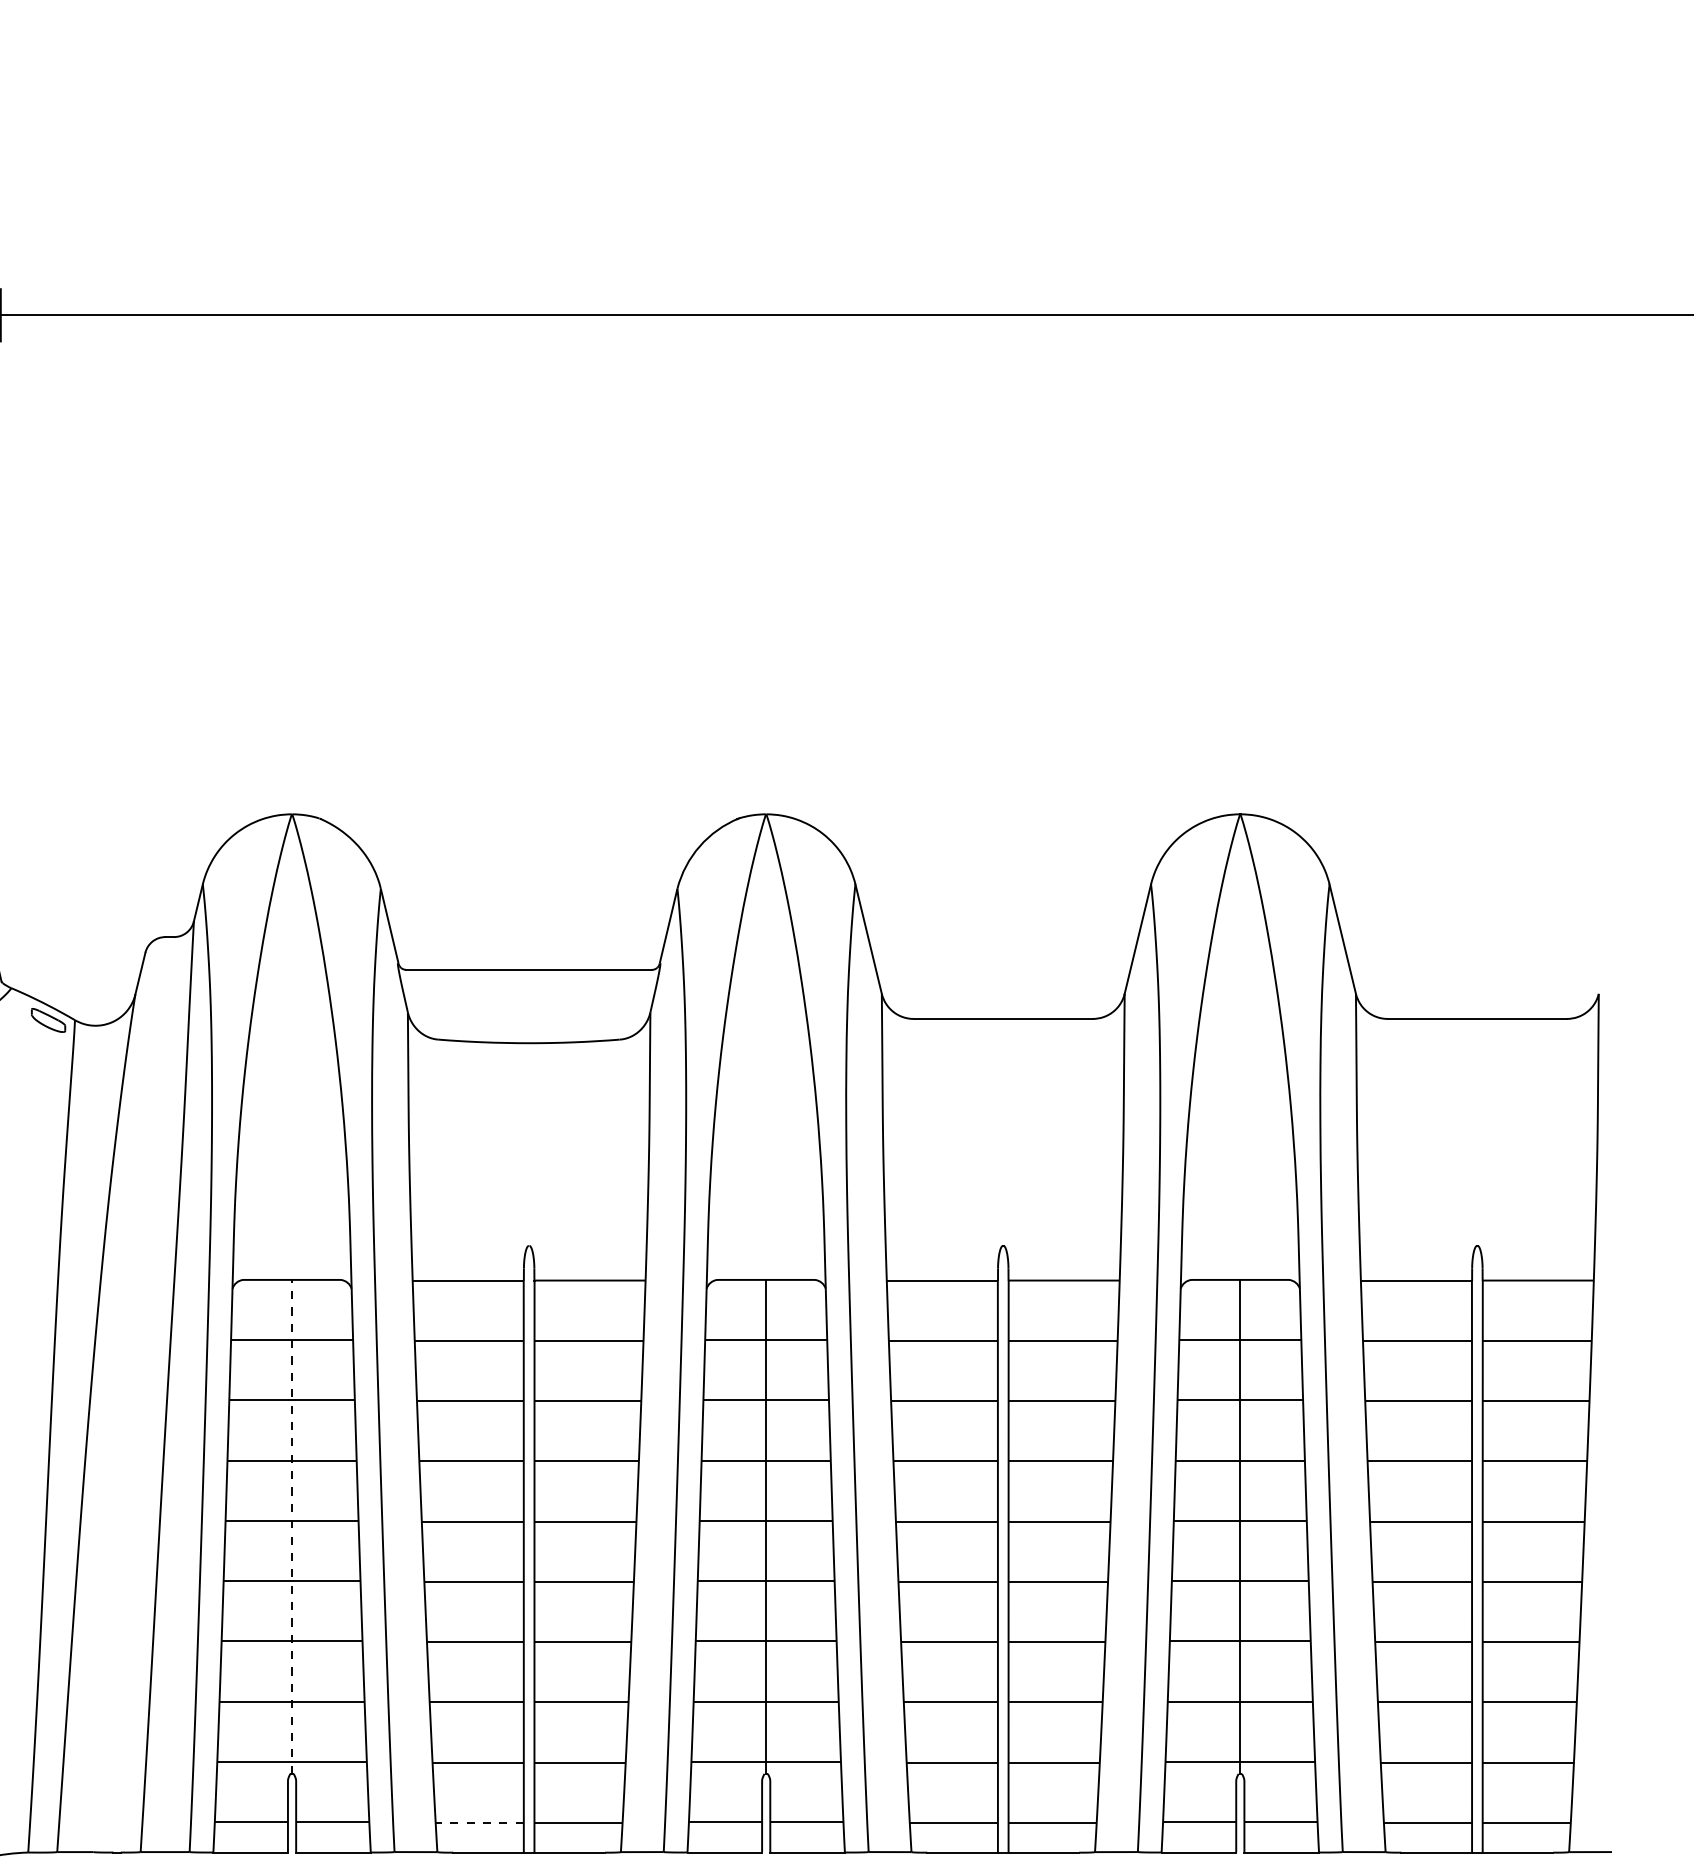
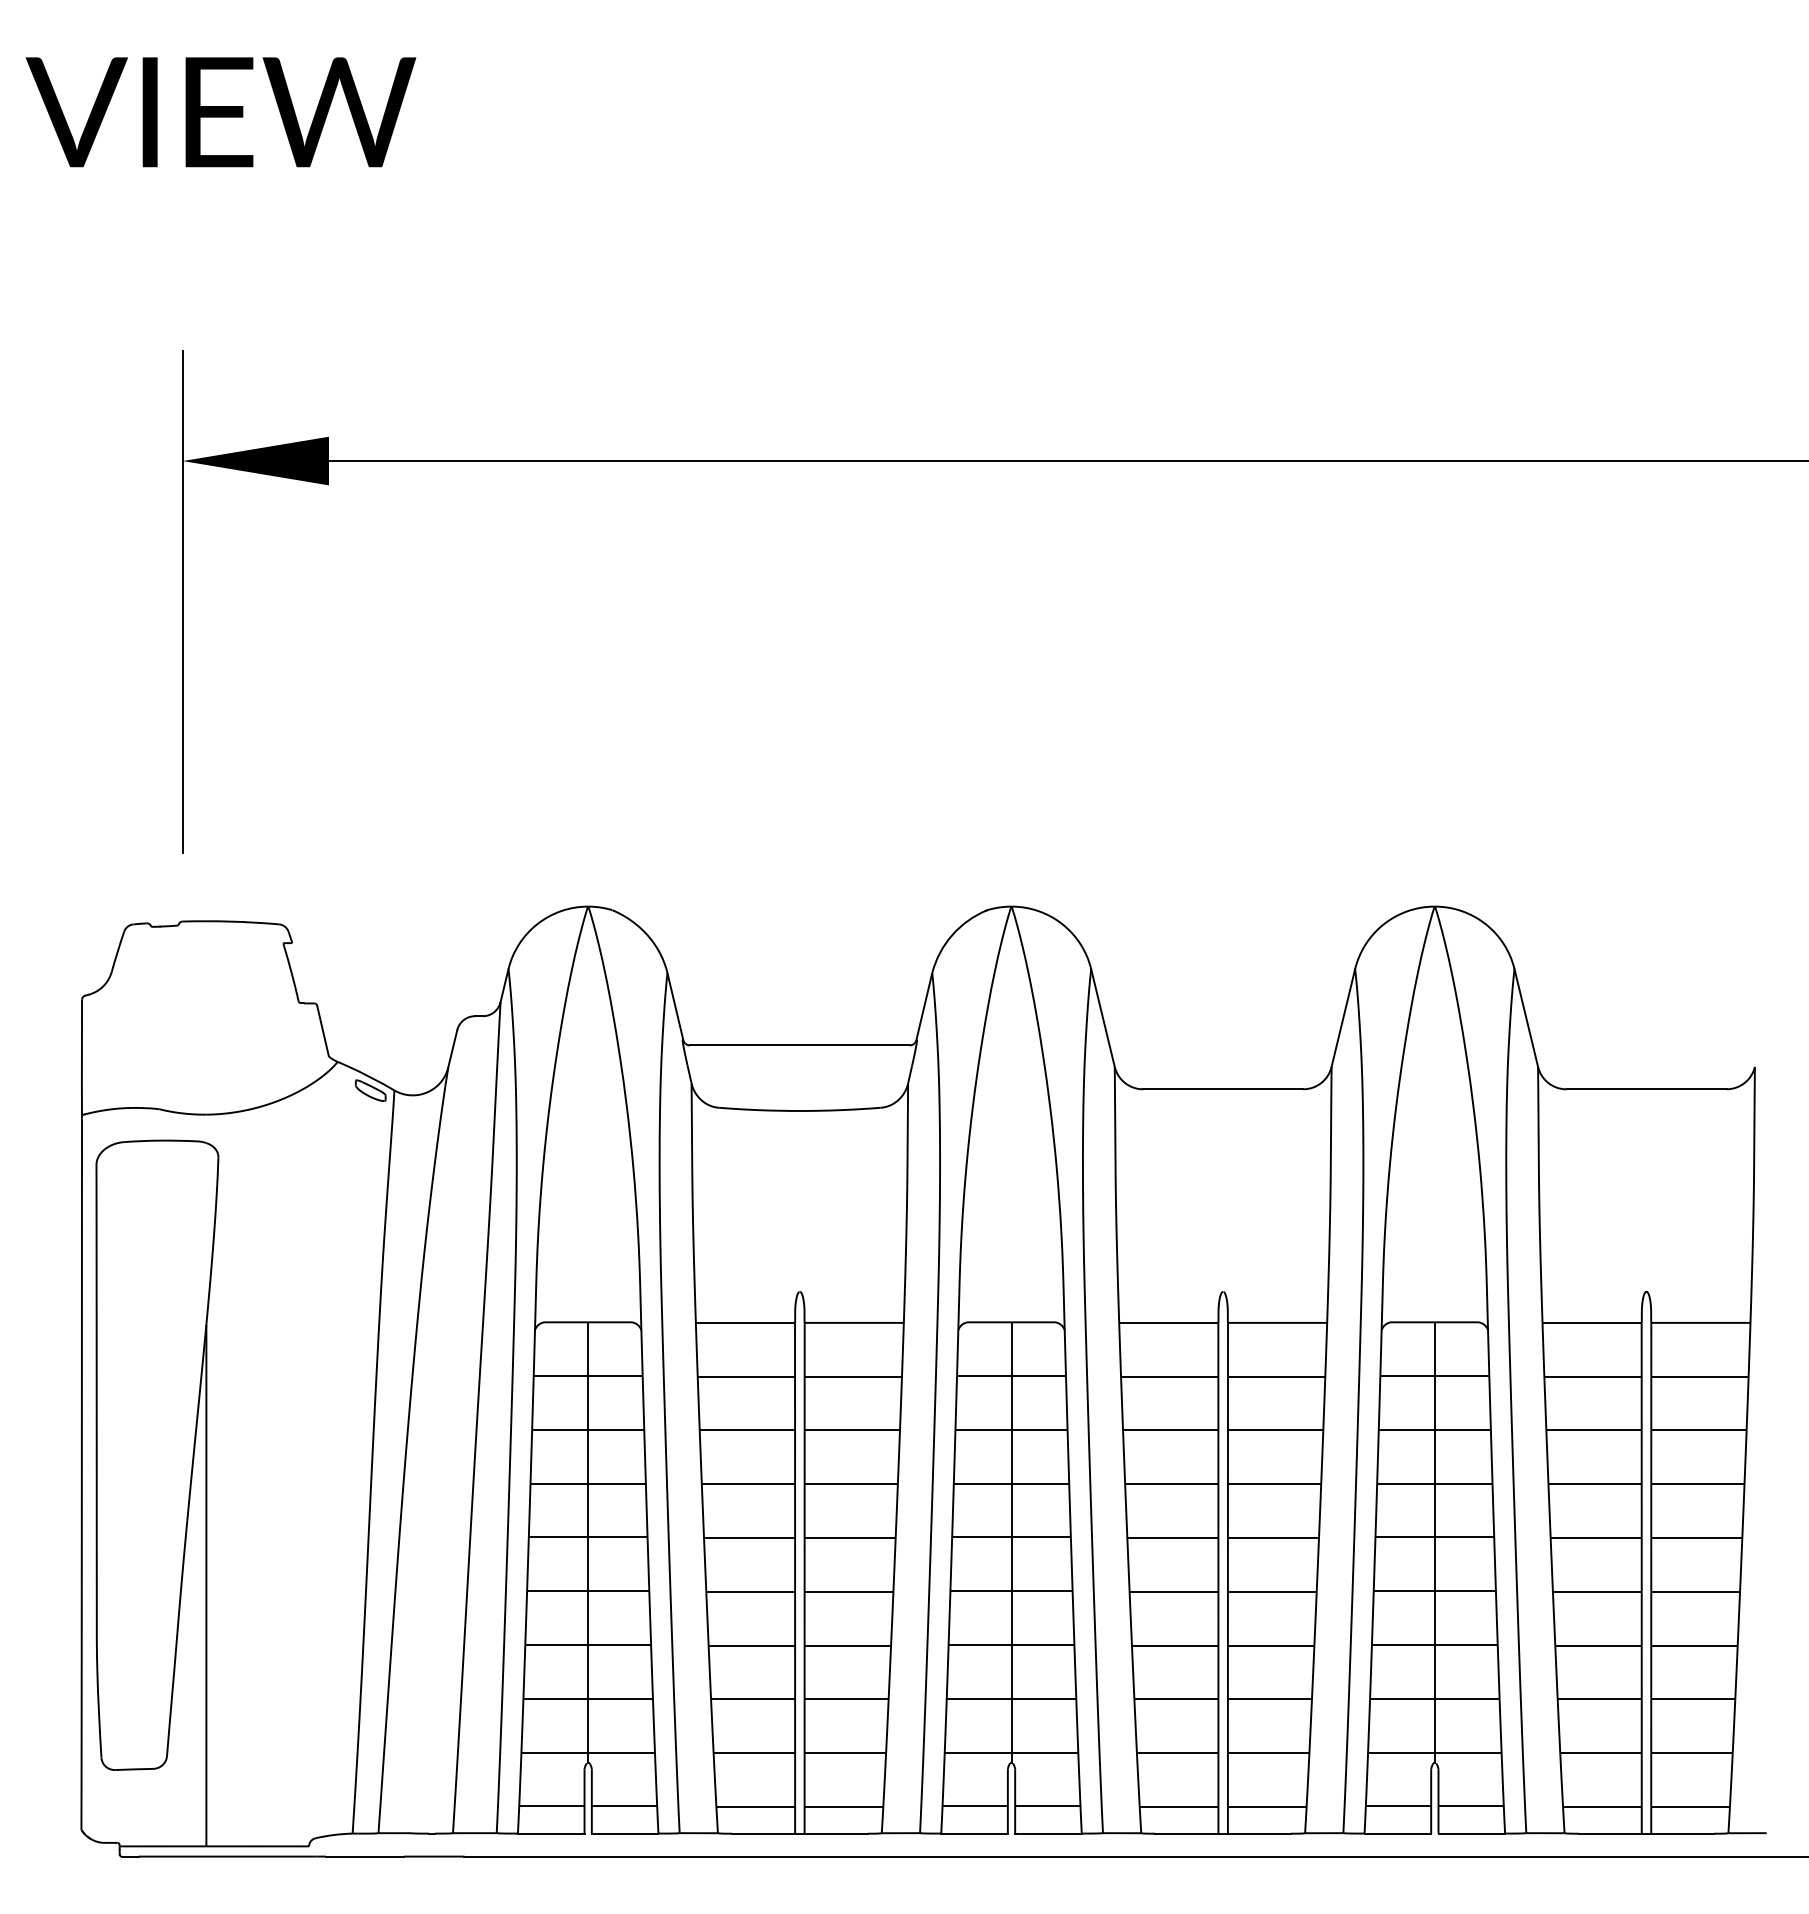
line: (292, 1526) -> (588, 1542), dashed -> solid
line: (479, 1823) -> (755, 1807), dashed -> solid

